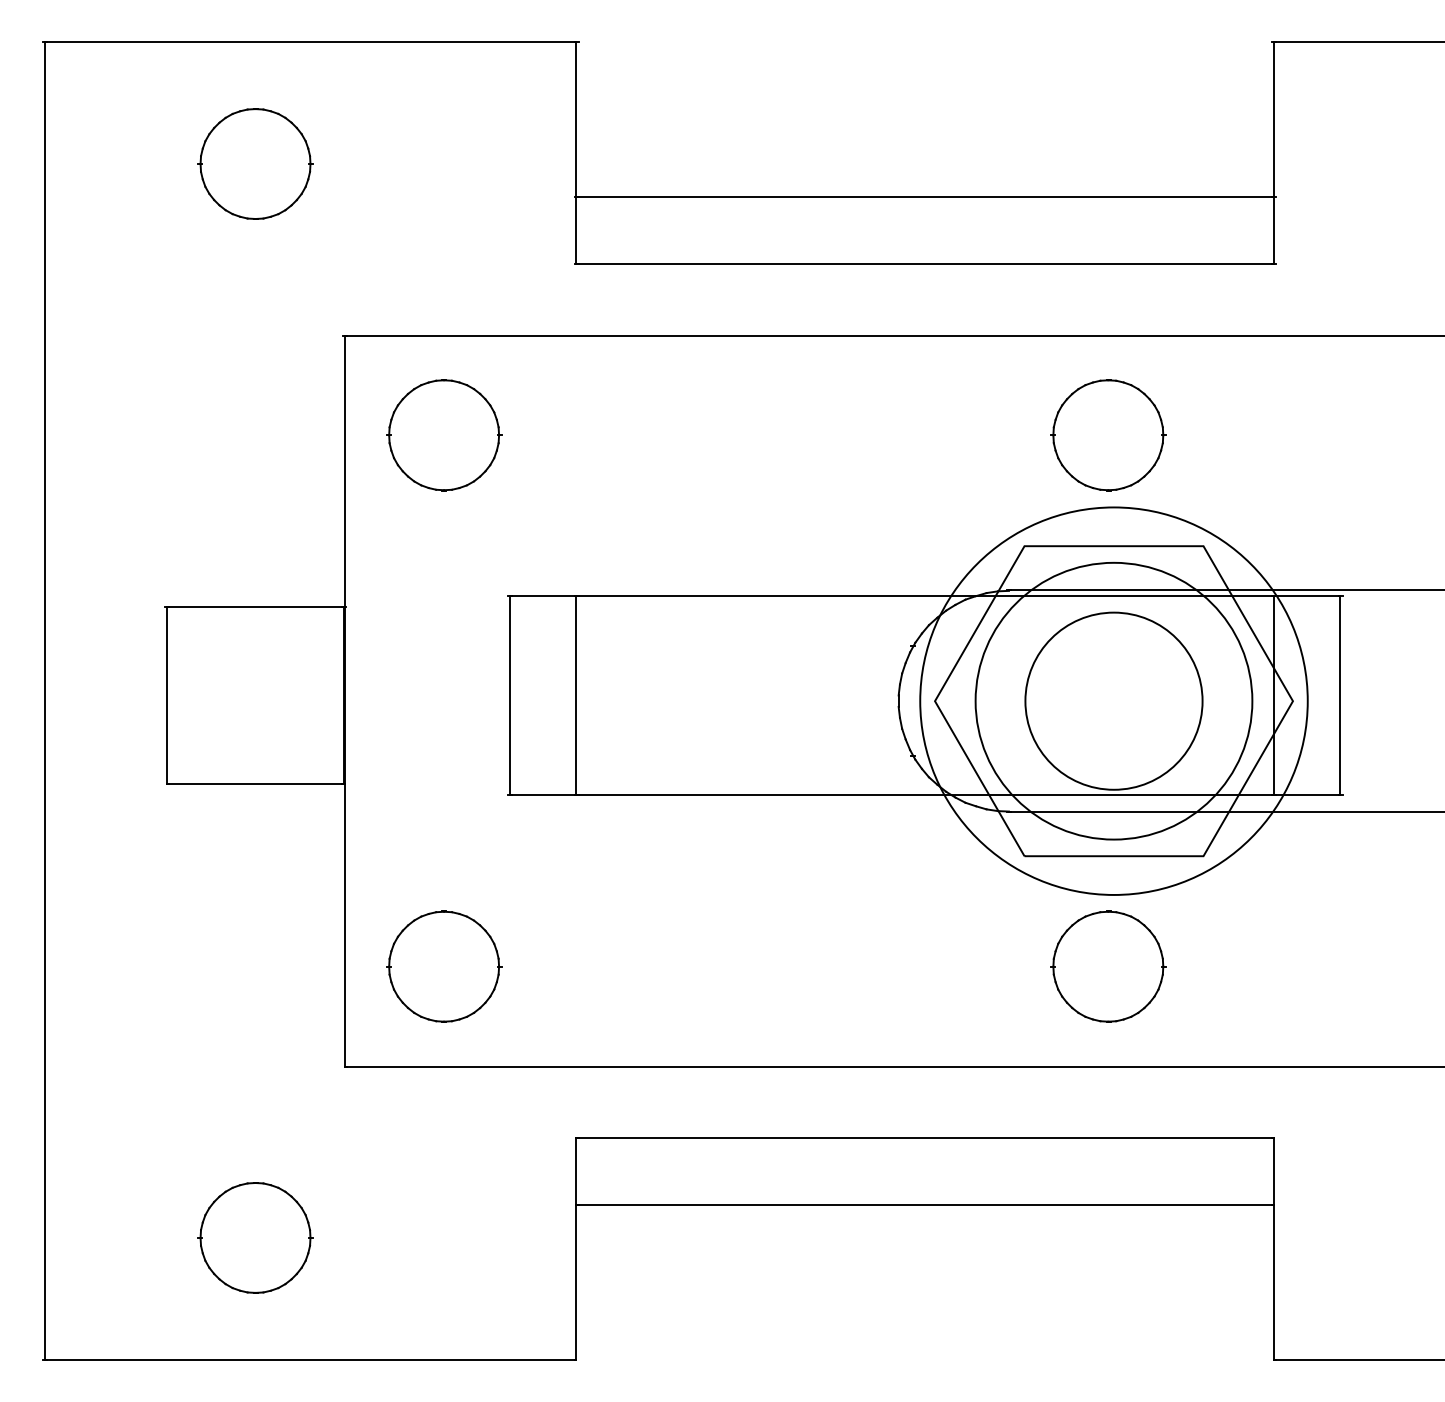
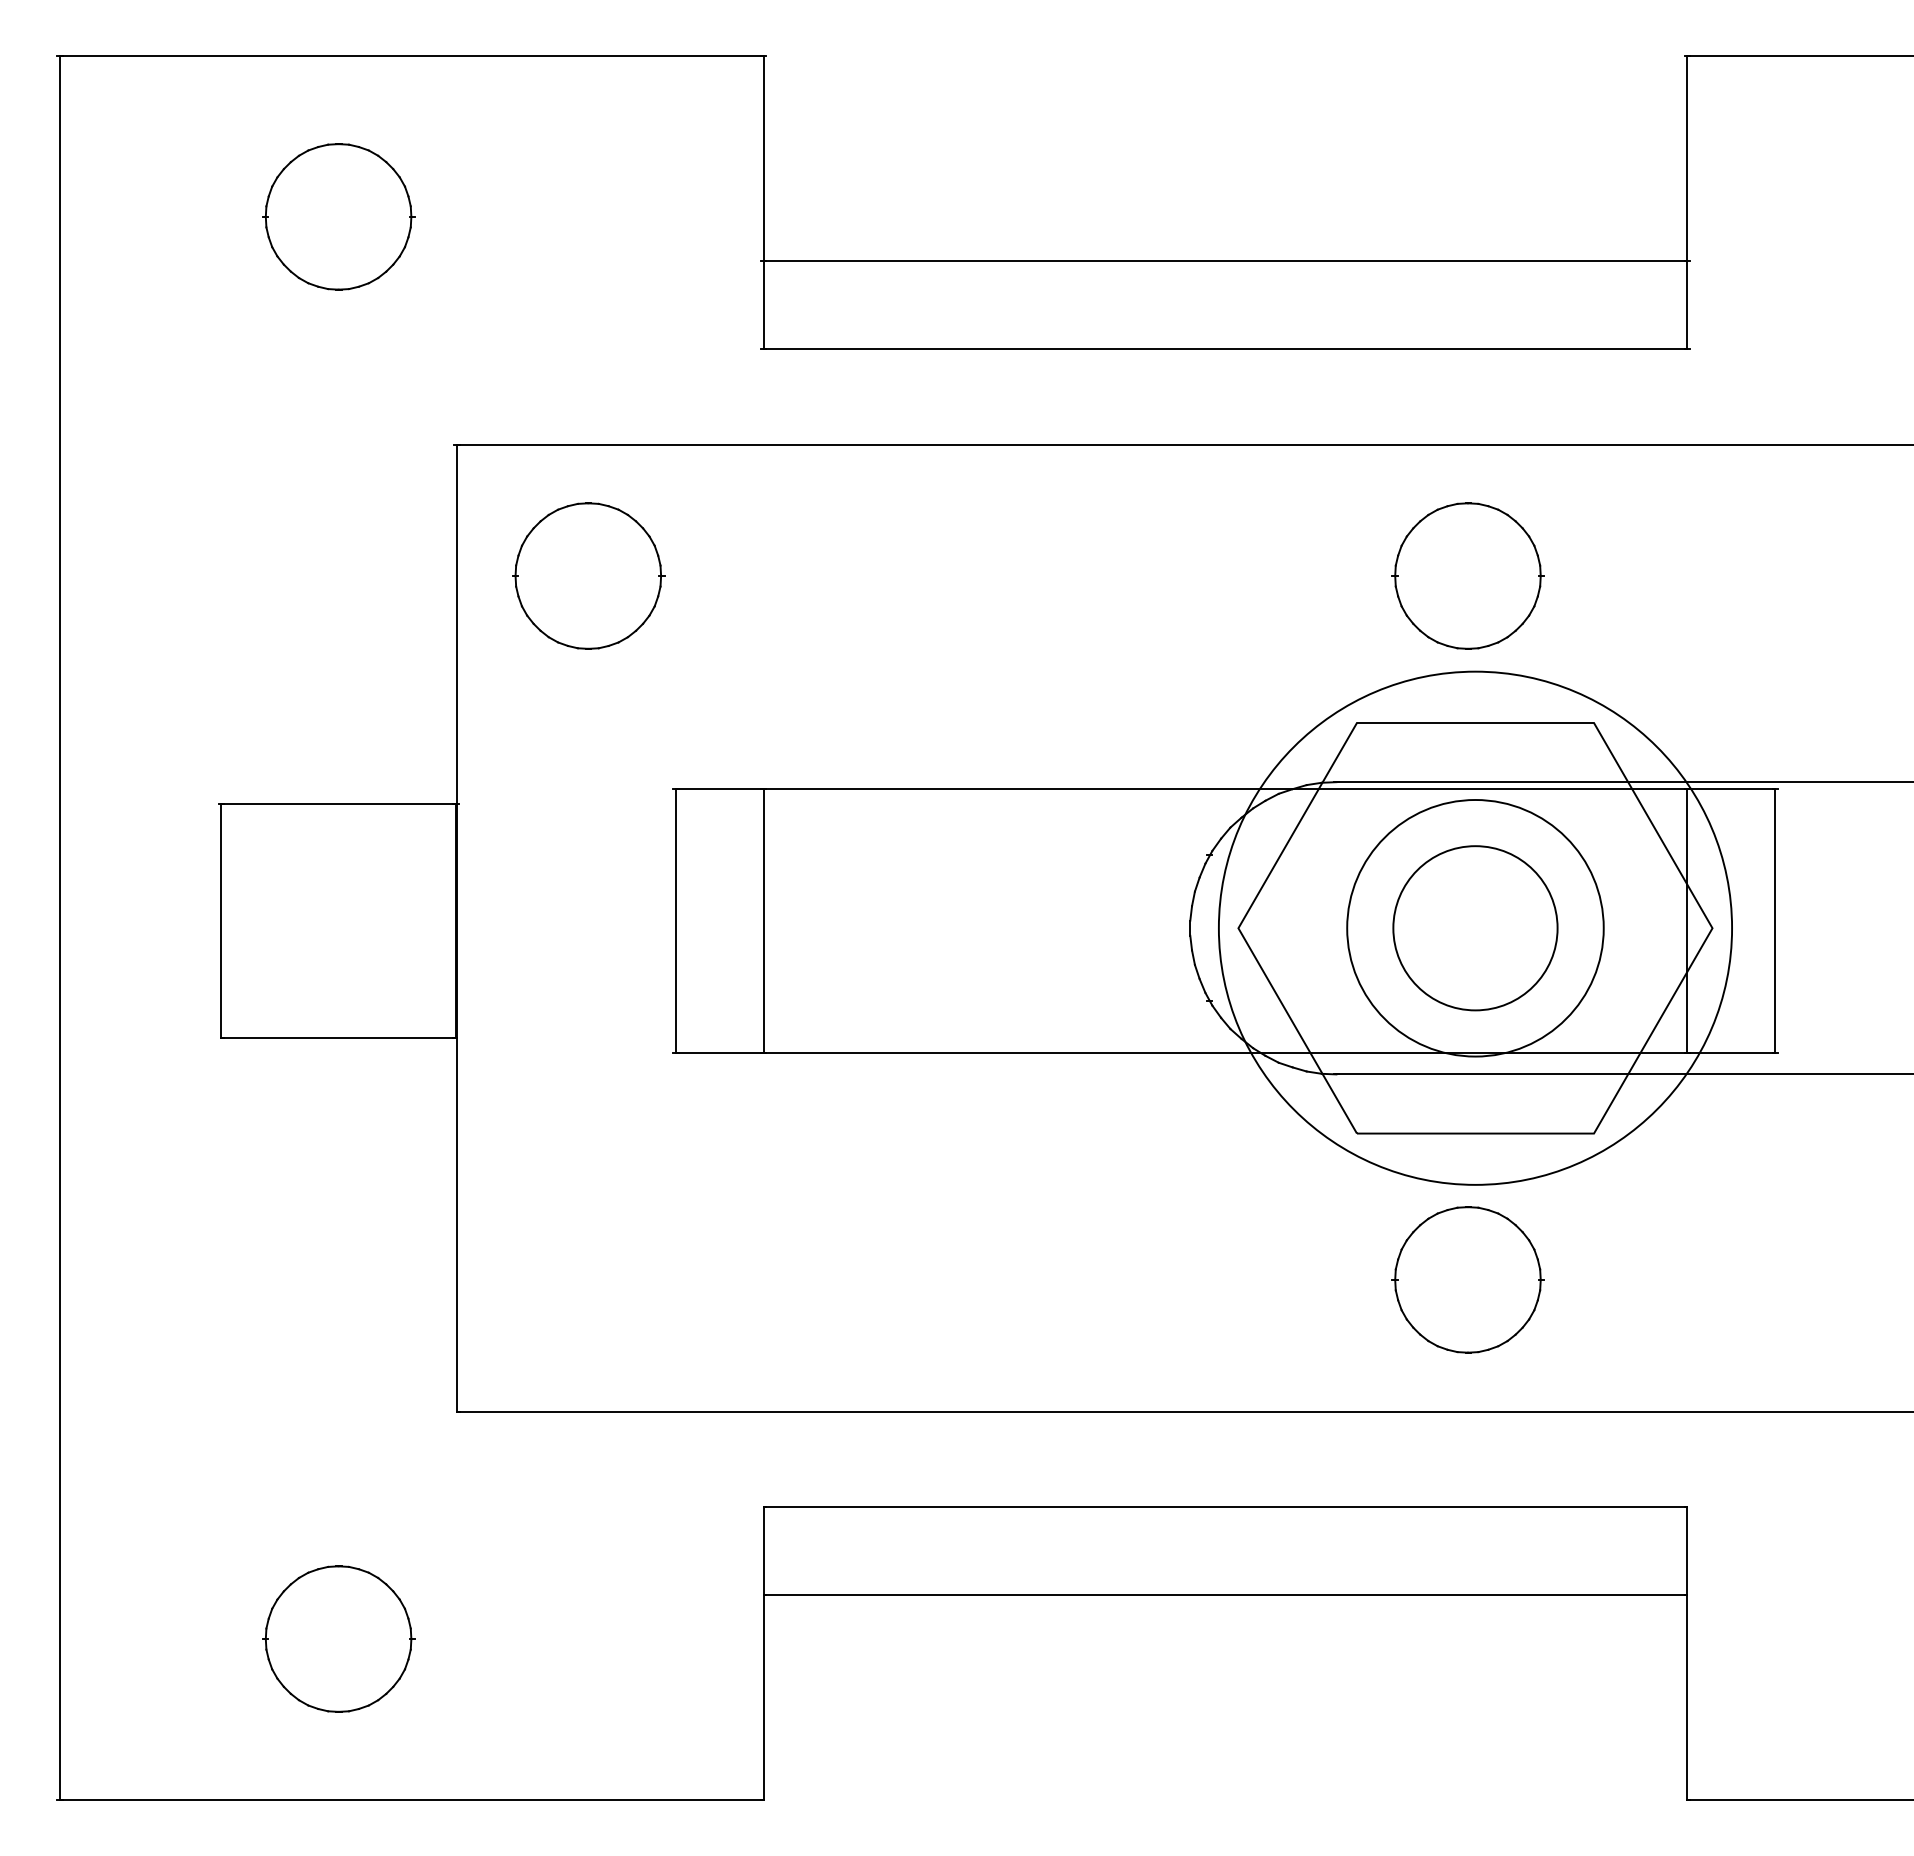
circle: (1114, 700) -> (1475, 927), size x0.7
circle: (1114, 701) -> (1475, 928), size x0.7
part: (444, 966) -> (588, 1279), removed

